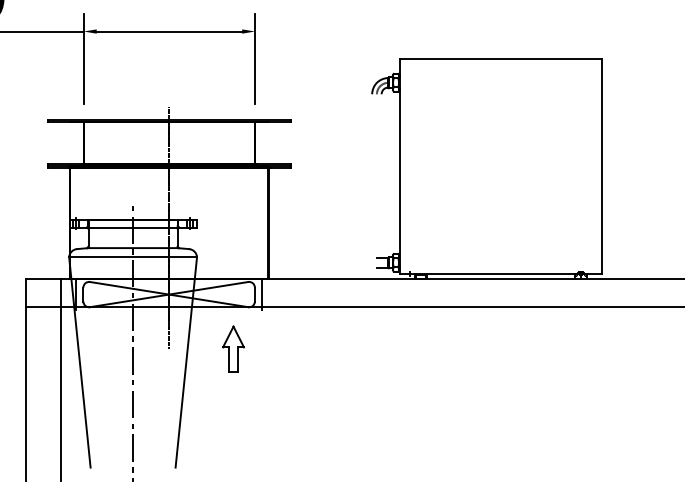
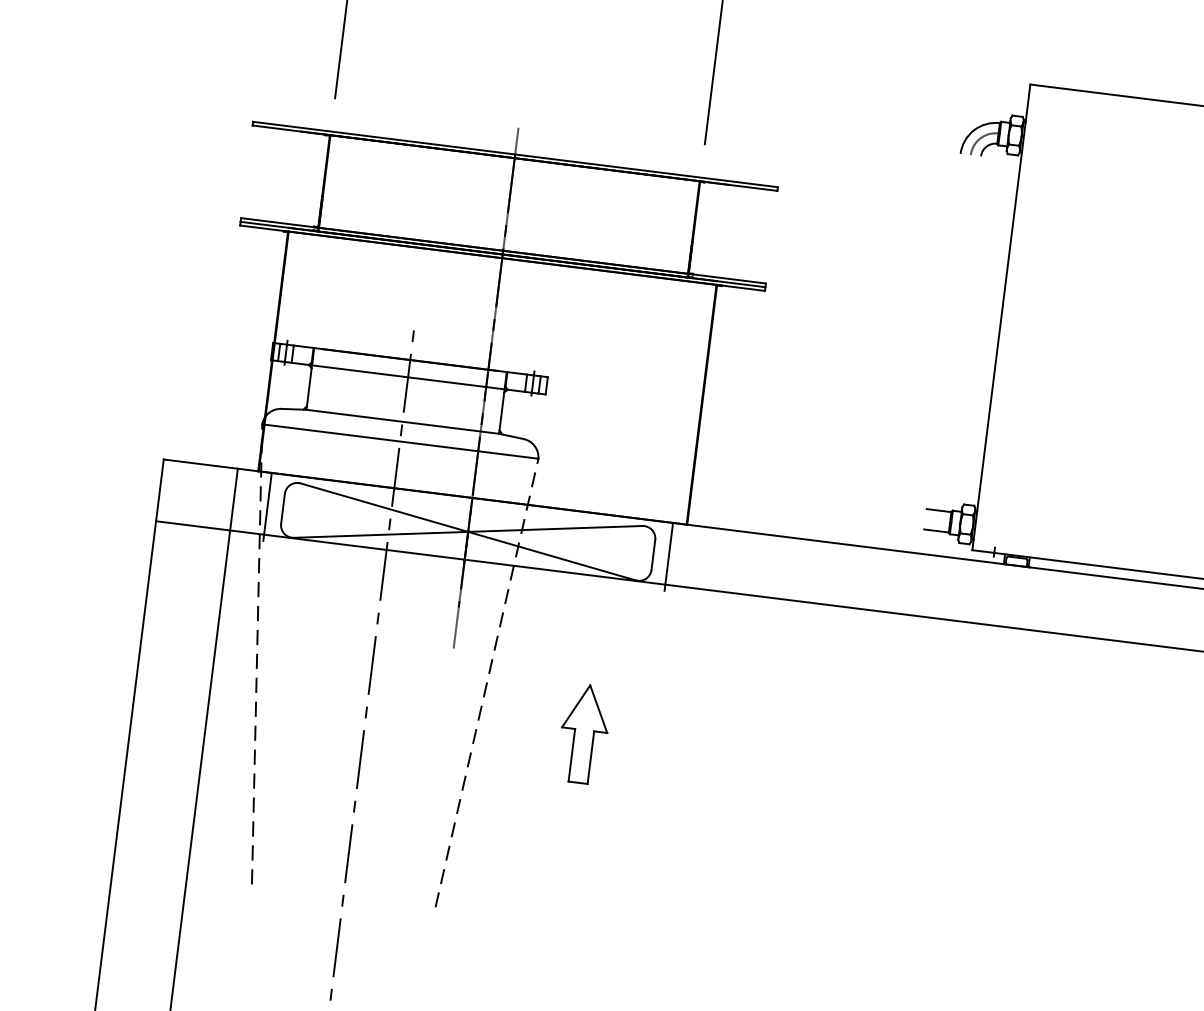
part: (233, 348) -> (584, 732), moved
line: (79, 362) -> (256, 654), solid -> dashed
line: (186, 362) -> (487, 683), solid -> dashed

